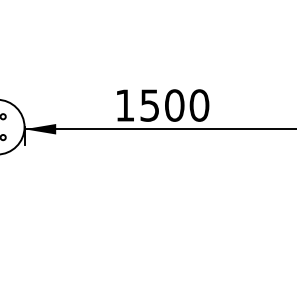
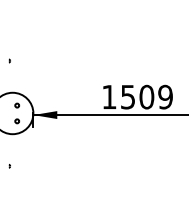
text: (199, 105) -> (165, 97), 1500 -> 1509

